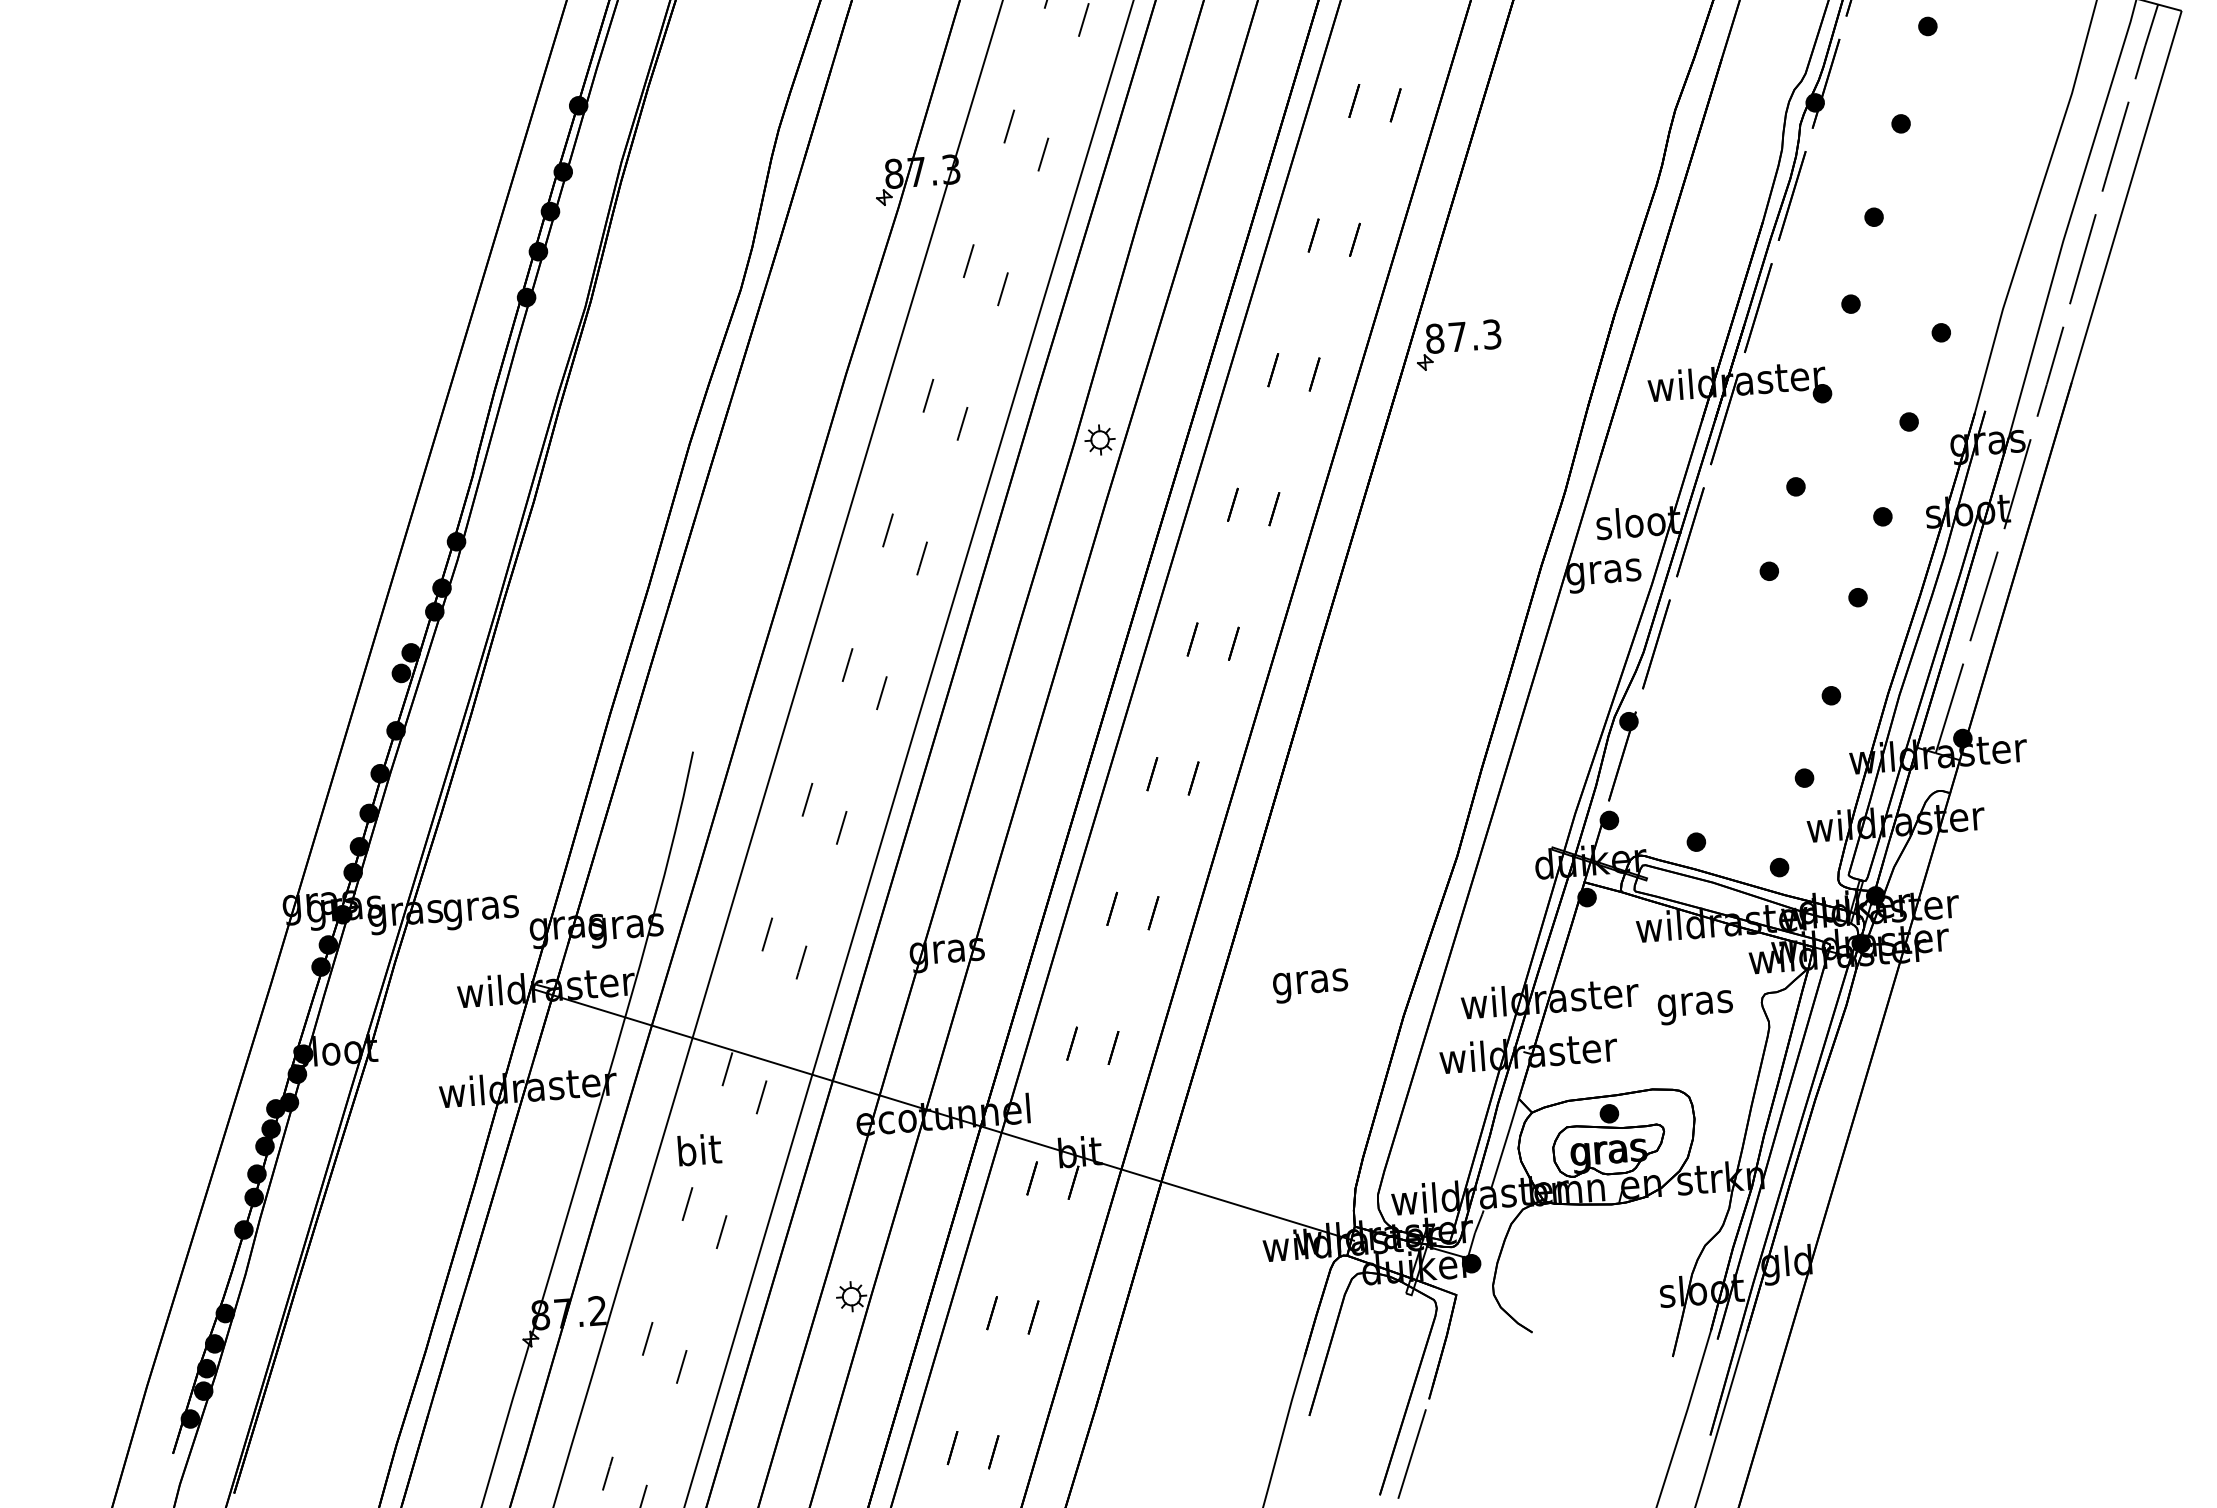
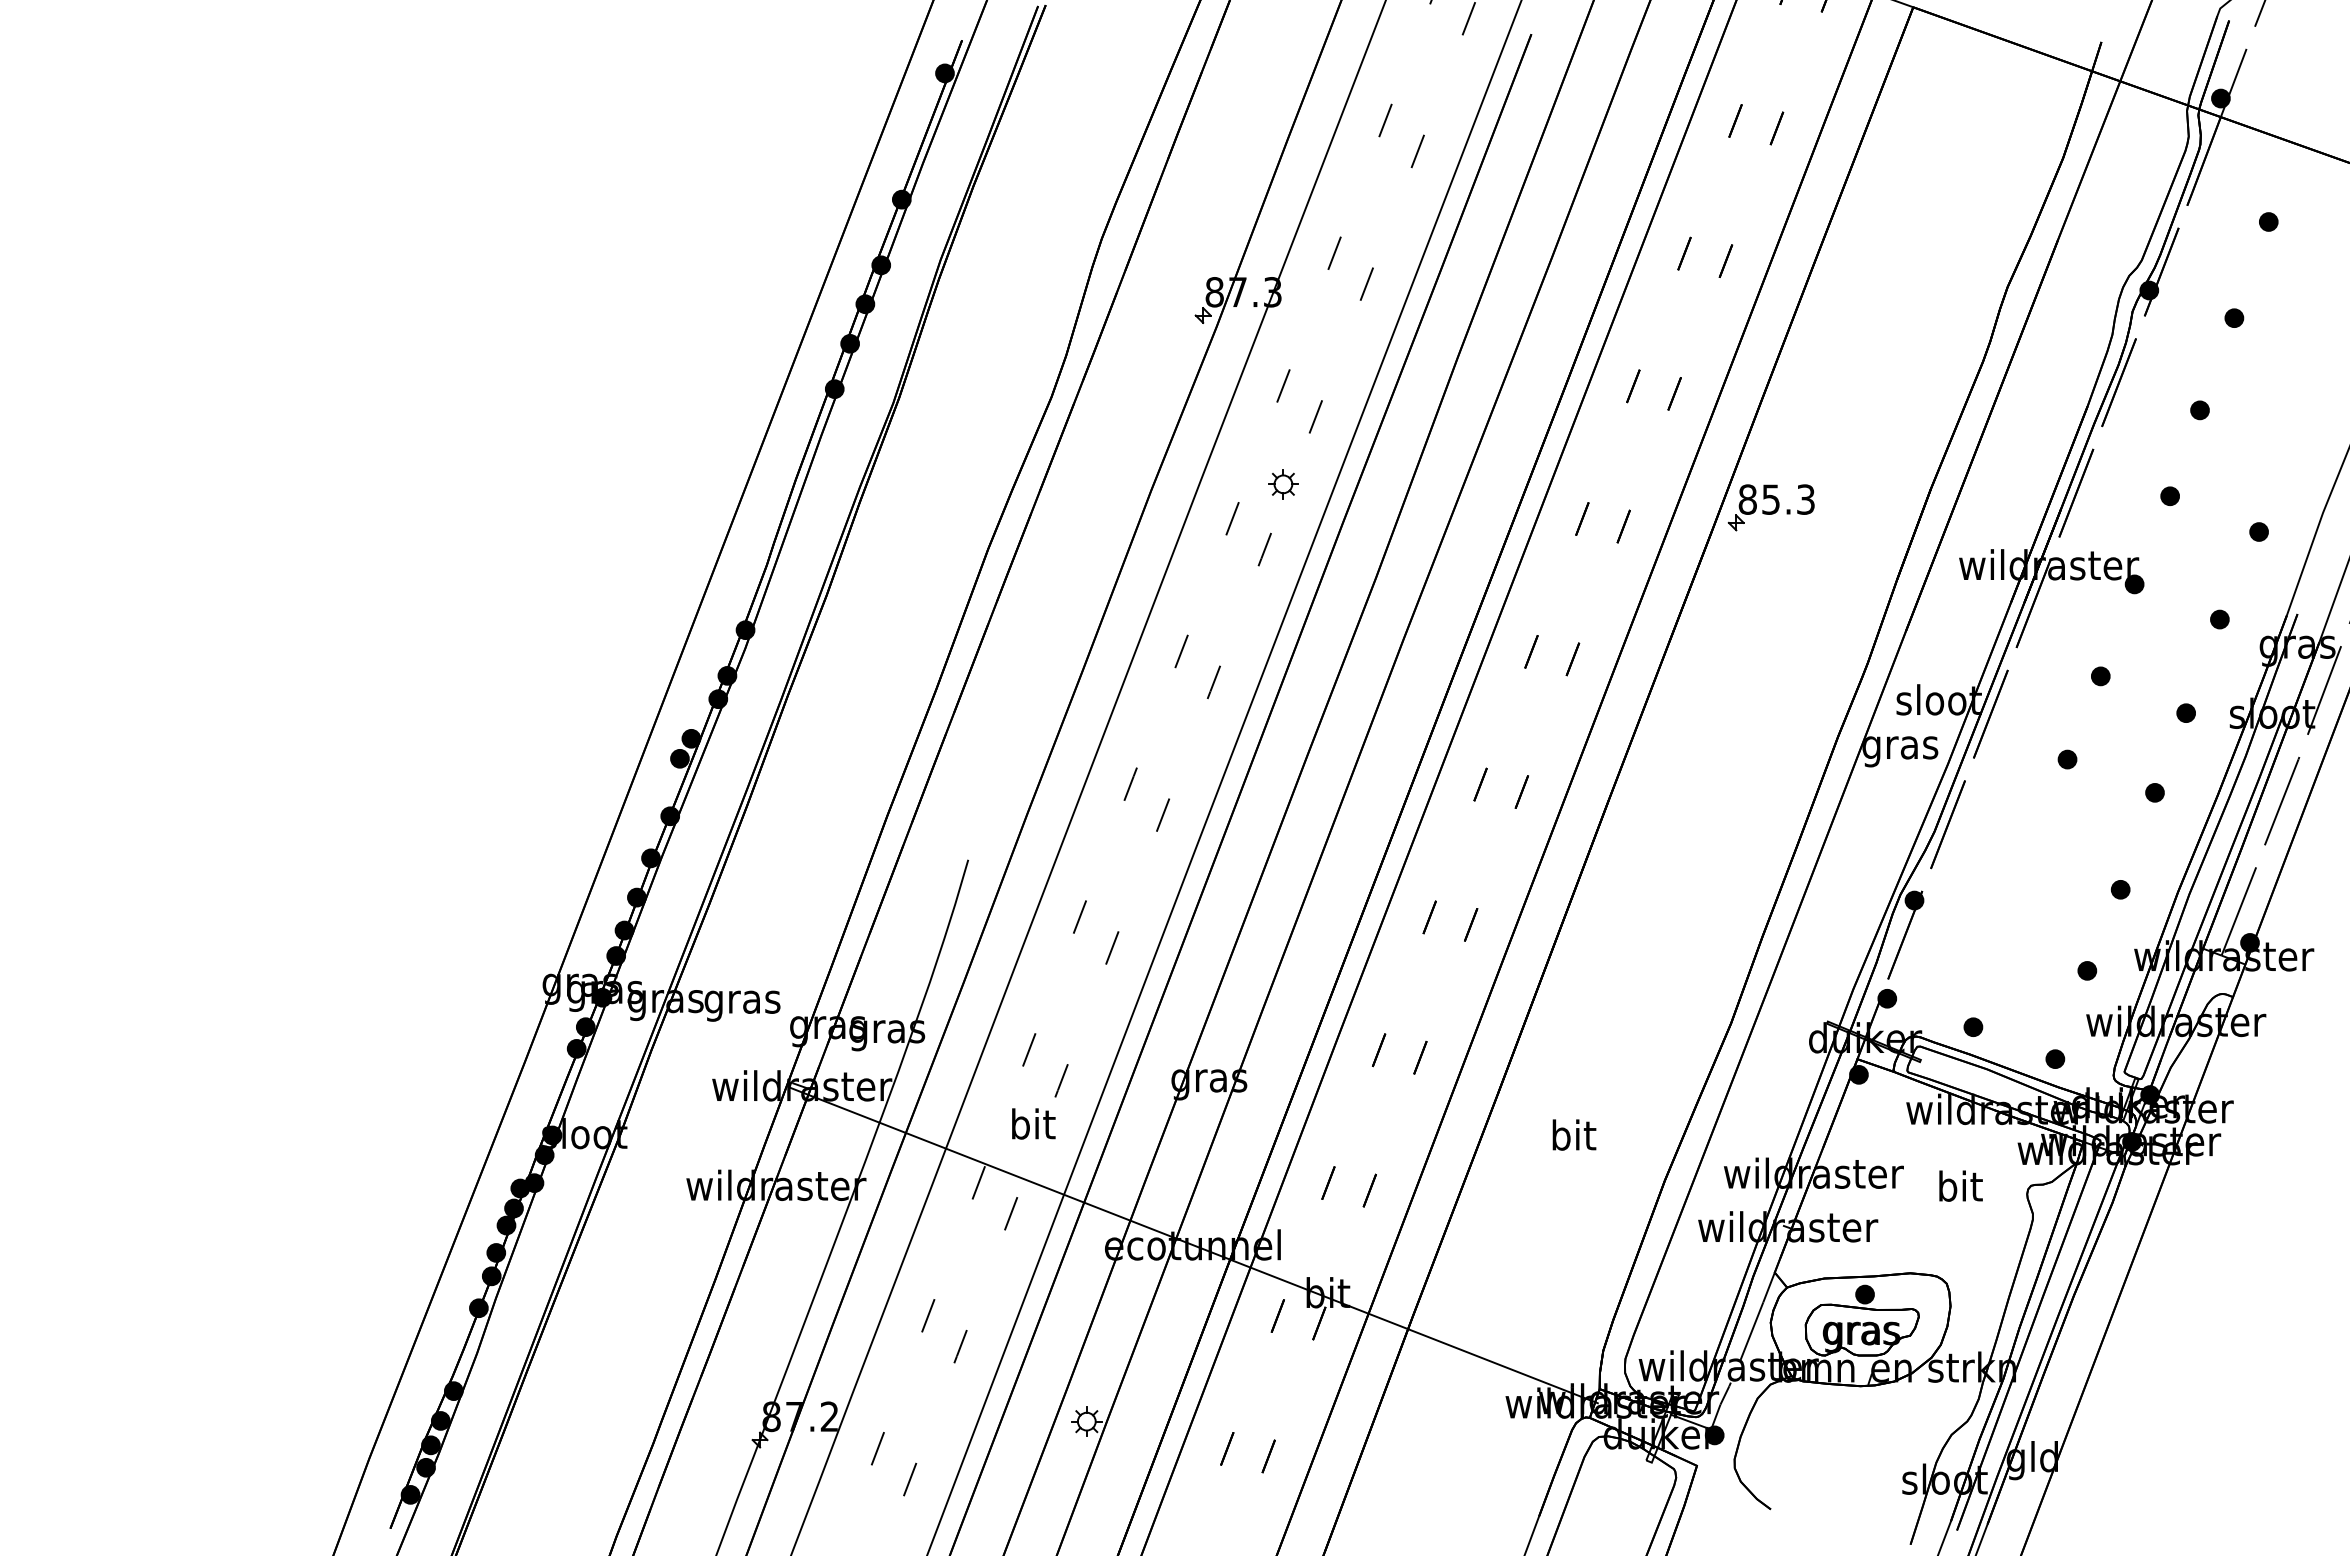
text: (1457, 336) -> (1770, 499), 87.3 -> 85.3
part: (1100, 440) -> (1283, 484), moved
text: (1310, 981) -> (1573, 1138), gras -> bit
text: (1694, 1003) -> (1959, 1189), gras -> bit
text: (699, 1149) -> (1033, 1123), moved

